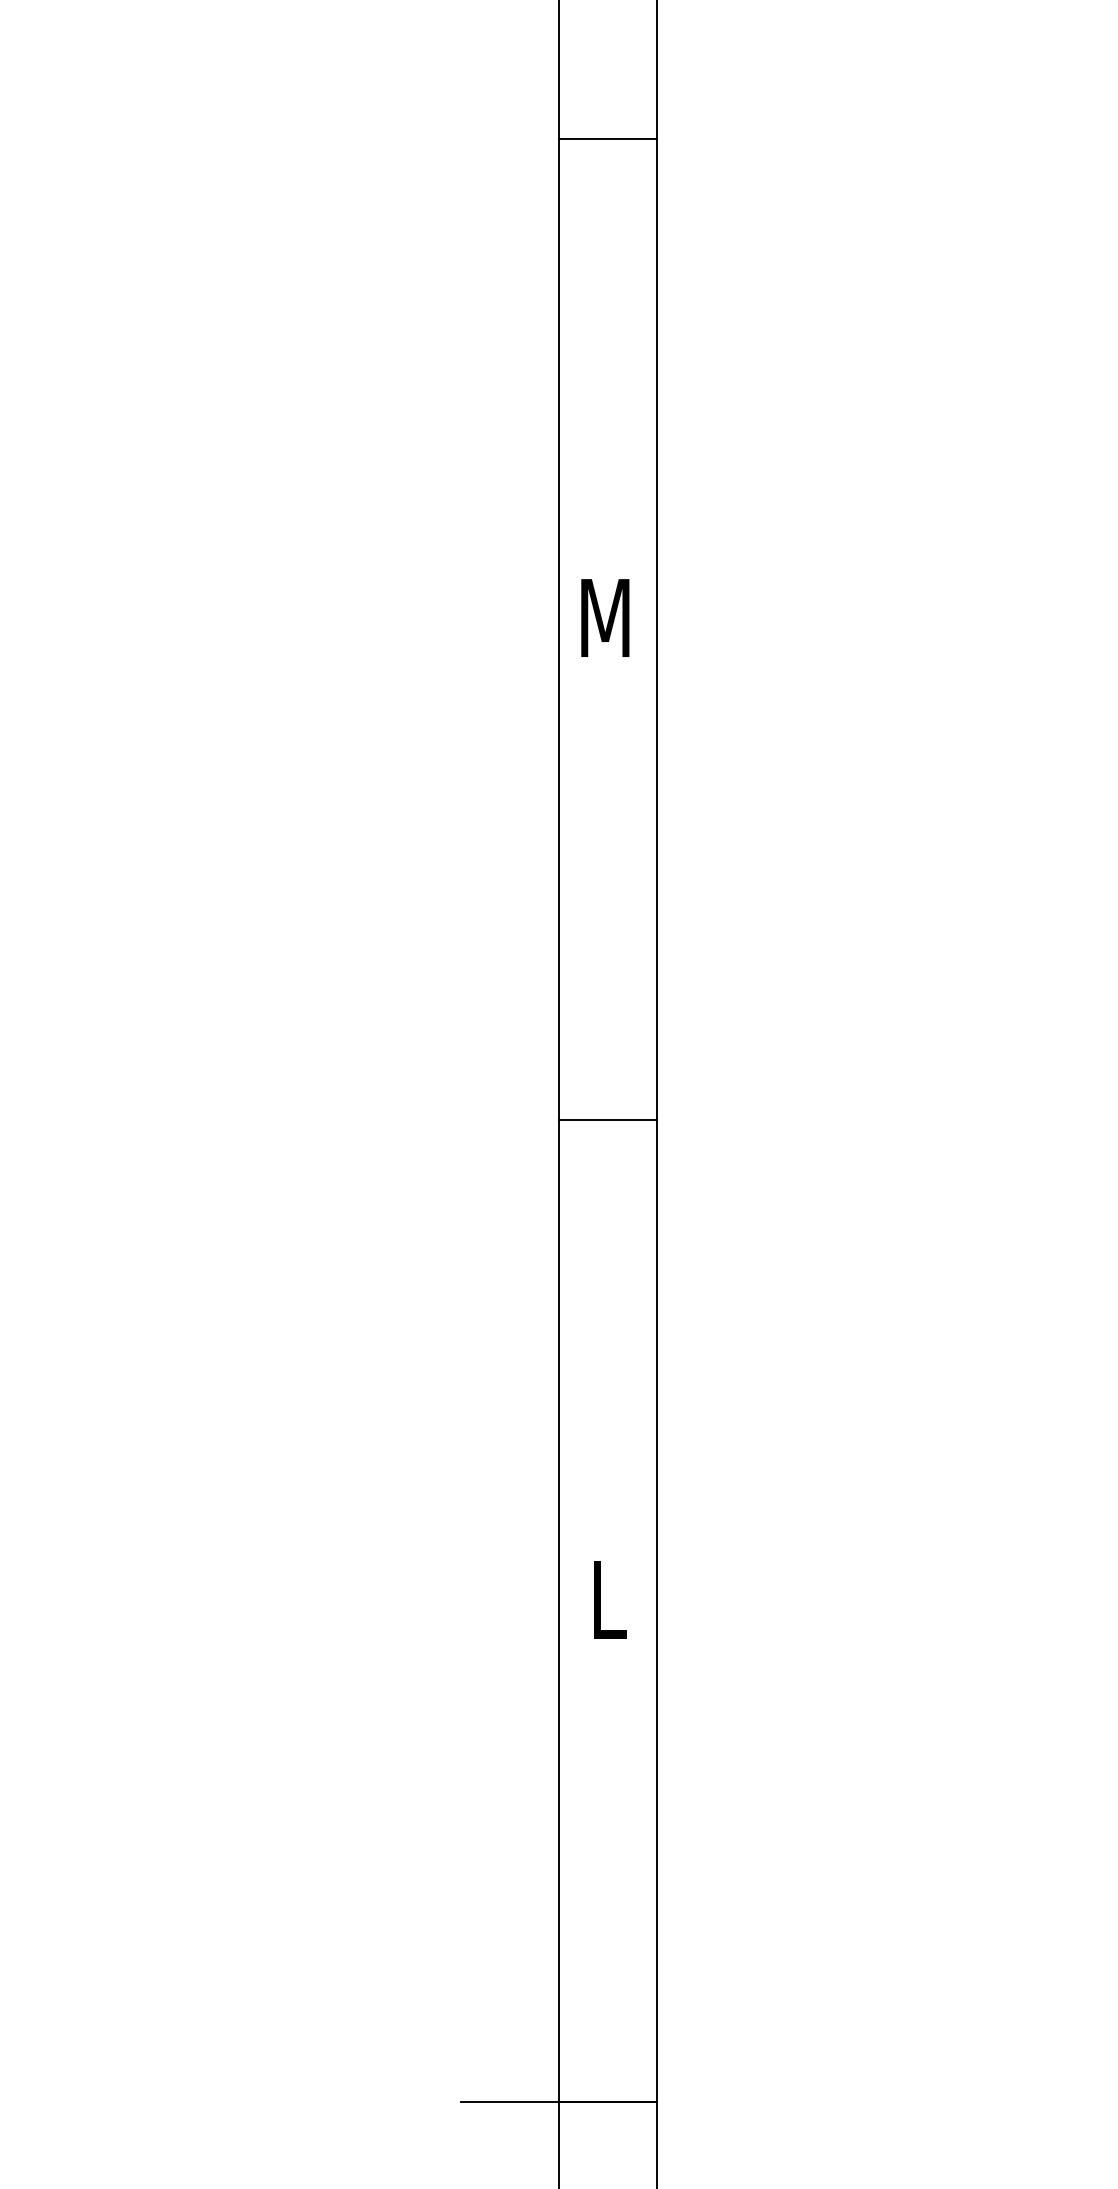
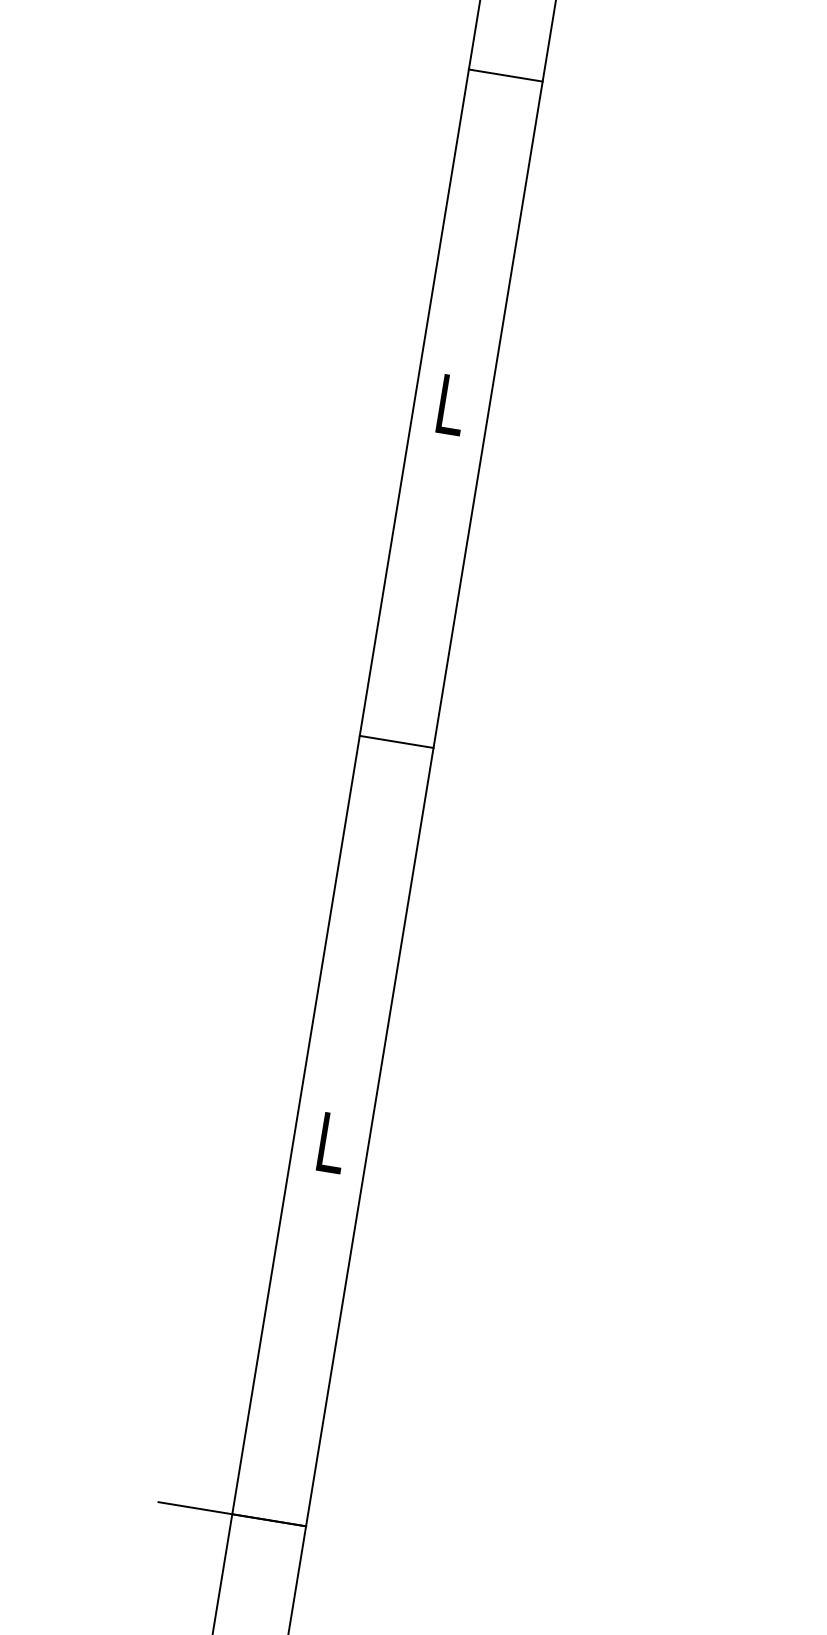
line: (607, 138) -> (505, 75), moved
text: (605, 617) -> (449, 404), M -> L
line: (607, 1120) -> (396, 742), moved

